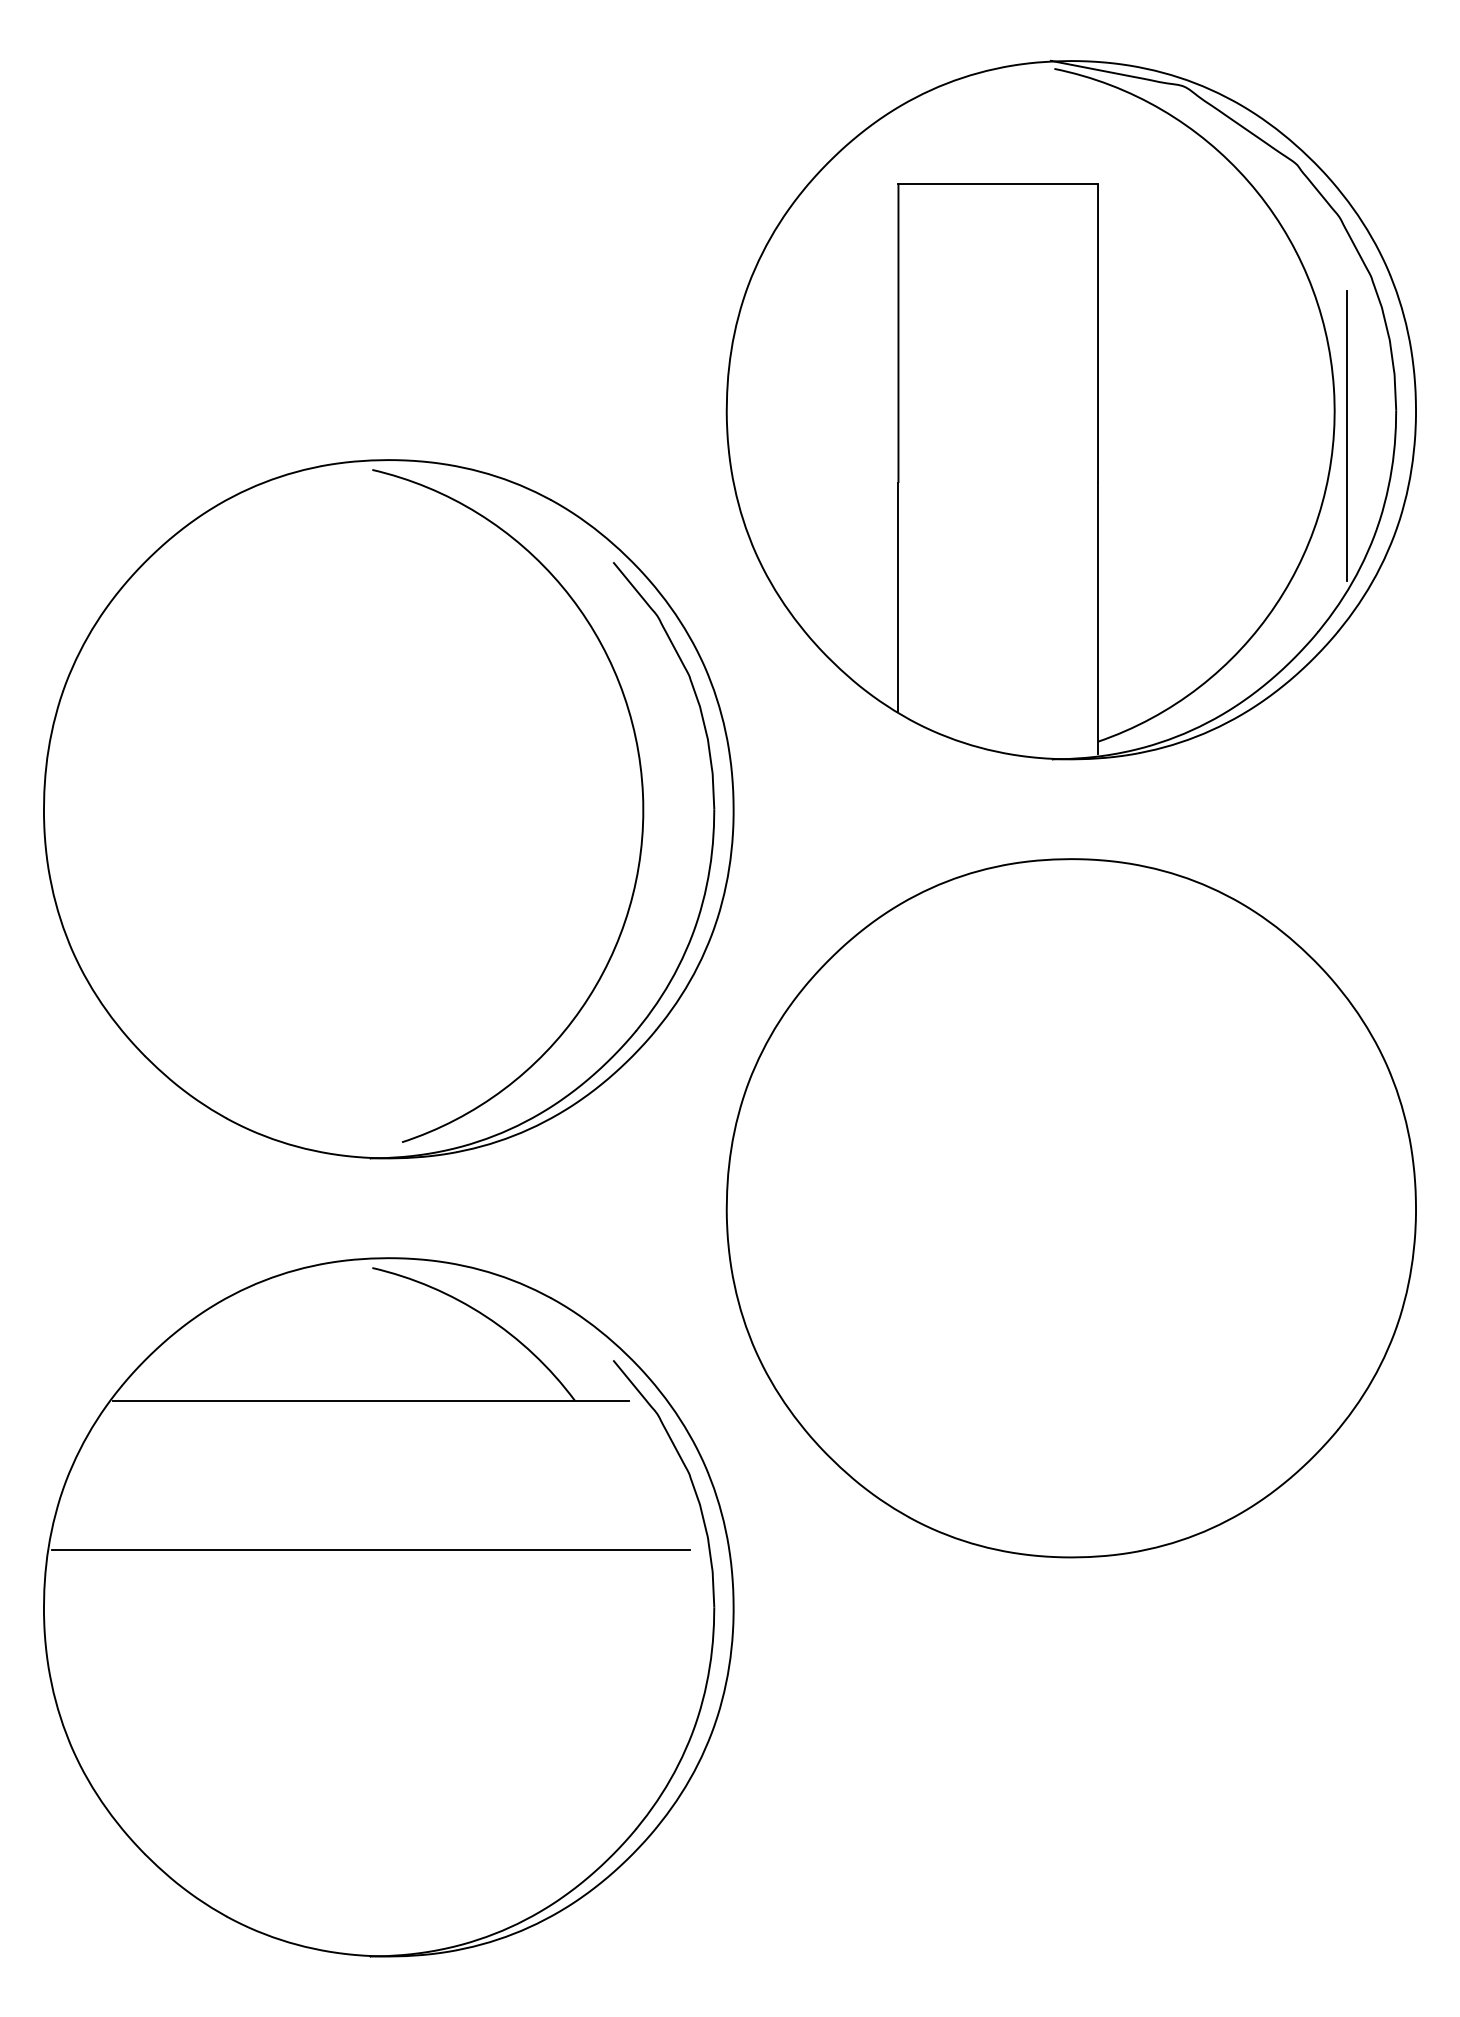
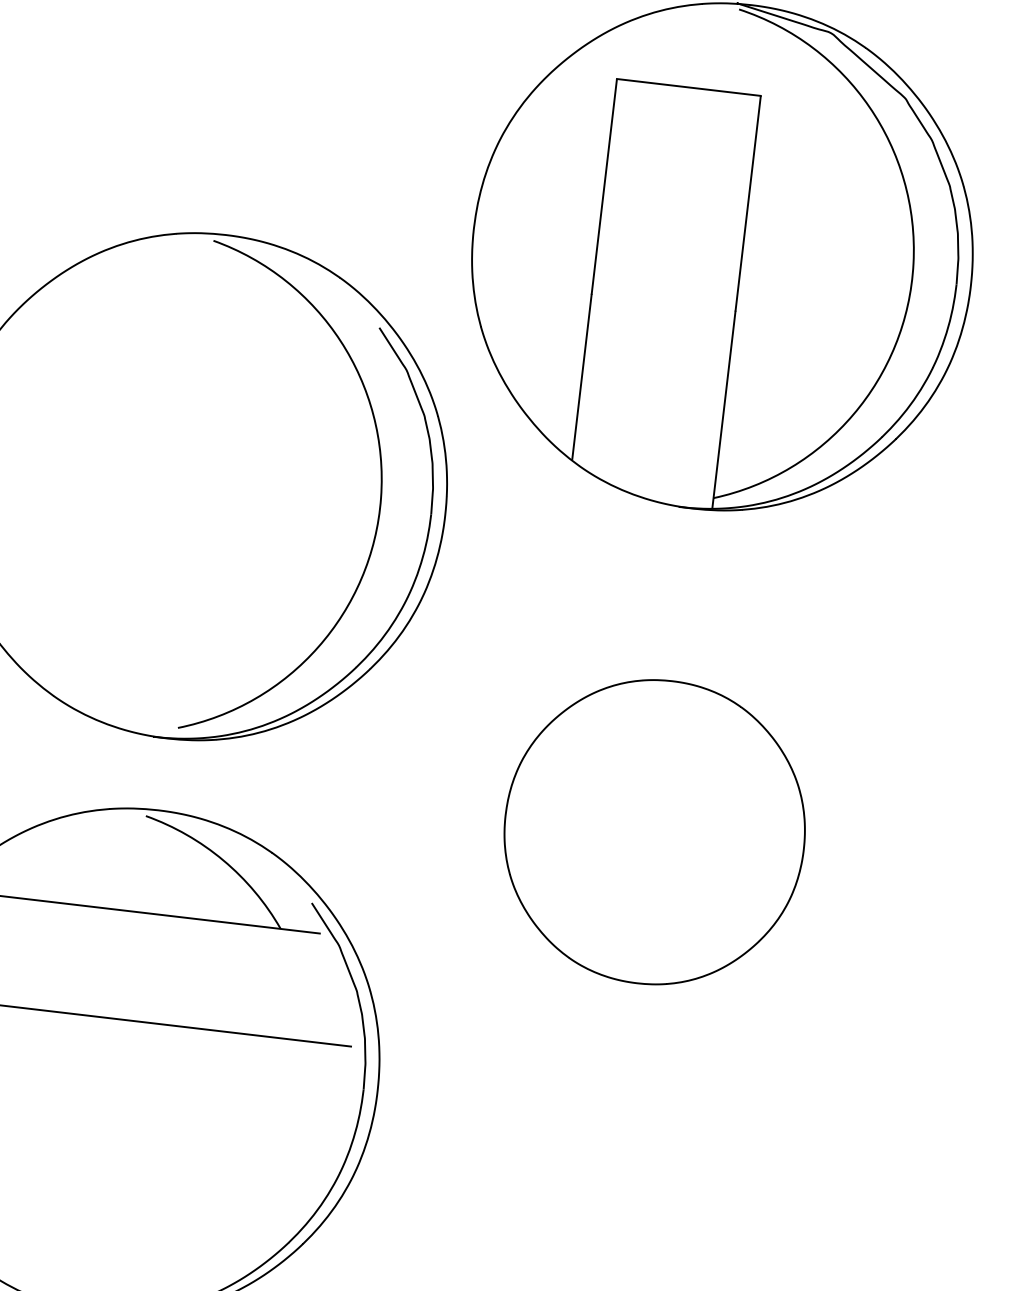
line: (1347, 435) -> (919, 298), removed
part: (1070, 1208) -> (654, 832), size x0.6

